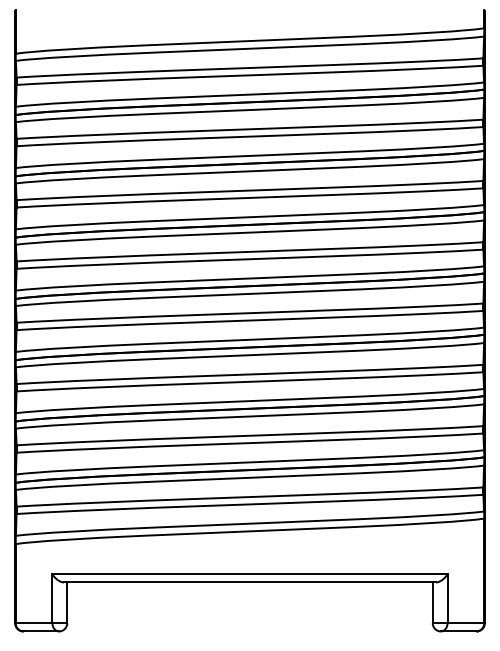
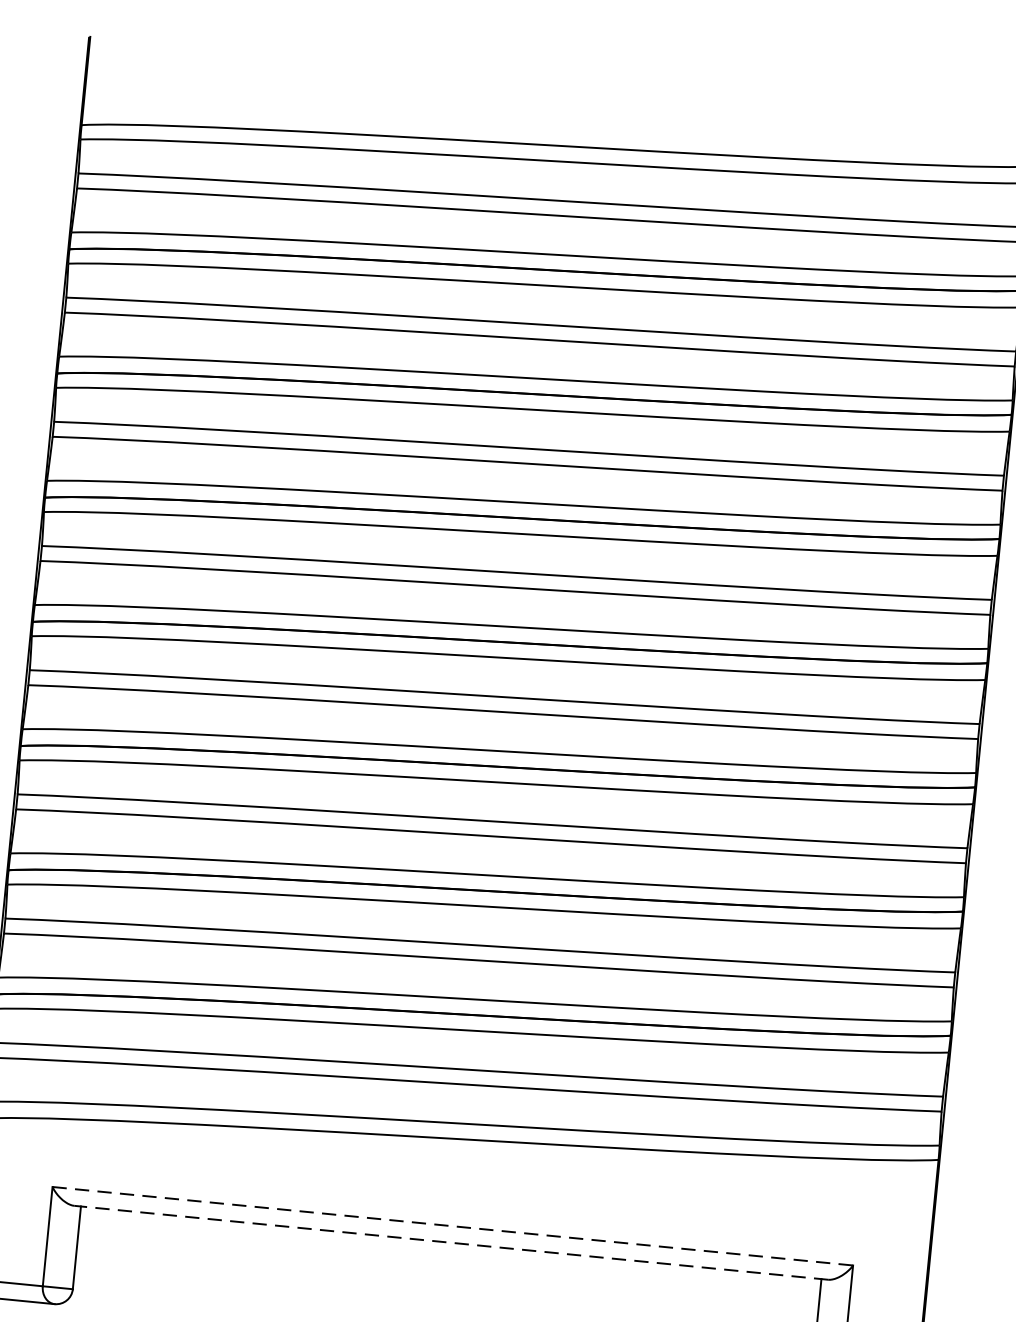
line: (249, 574) -> (451, 1226), solid -> dashed
line: (249, 582) -> (450, 1242), solid -> dashed

